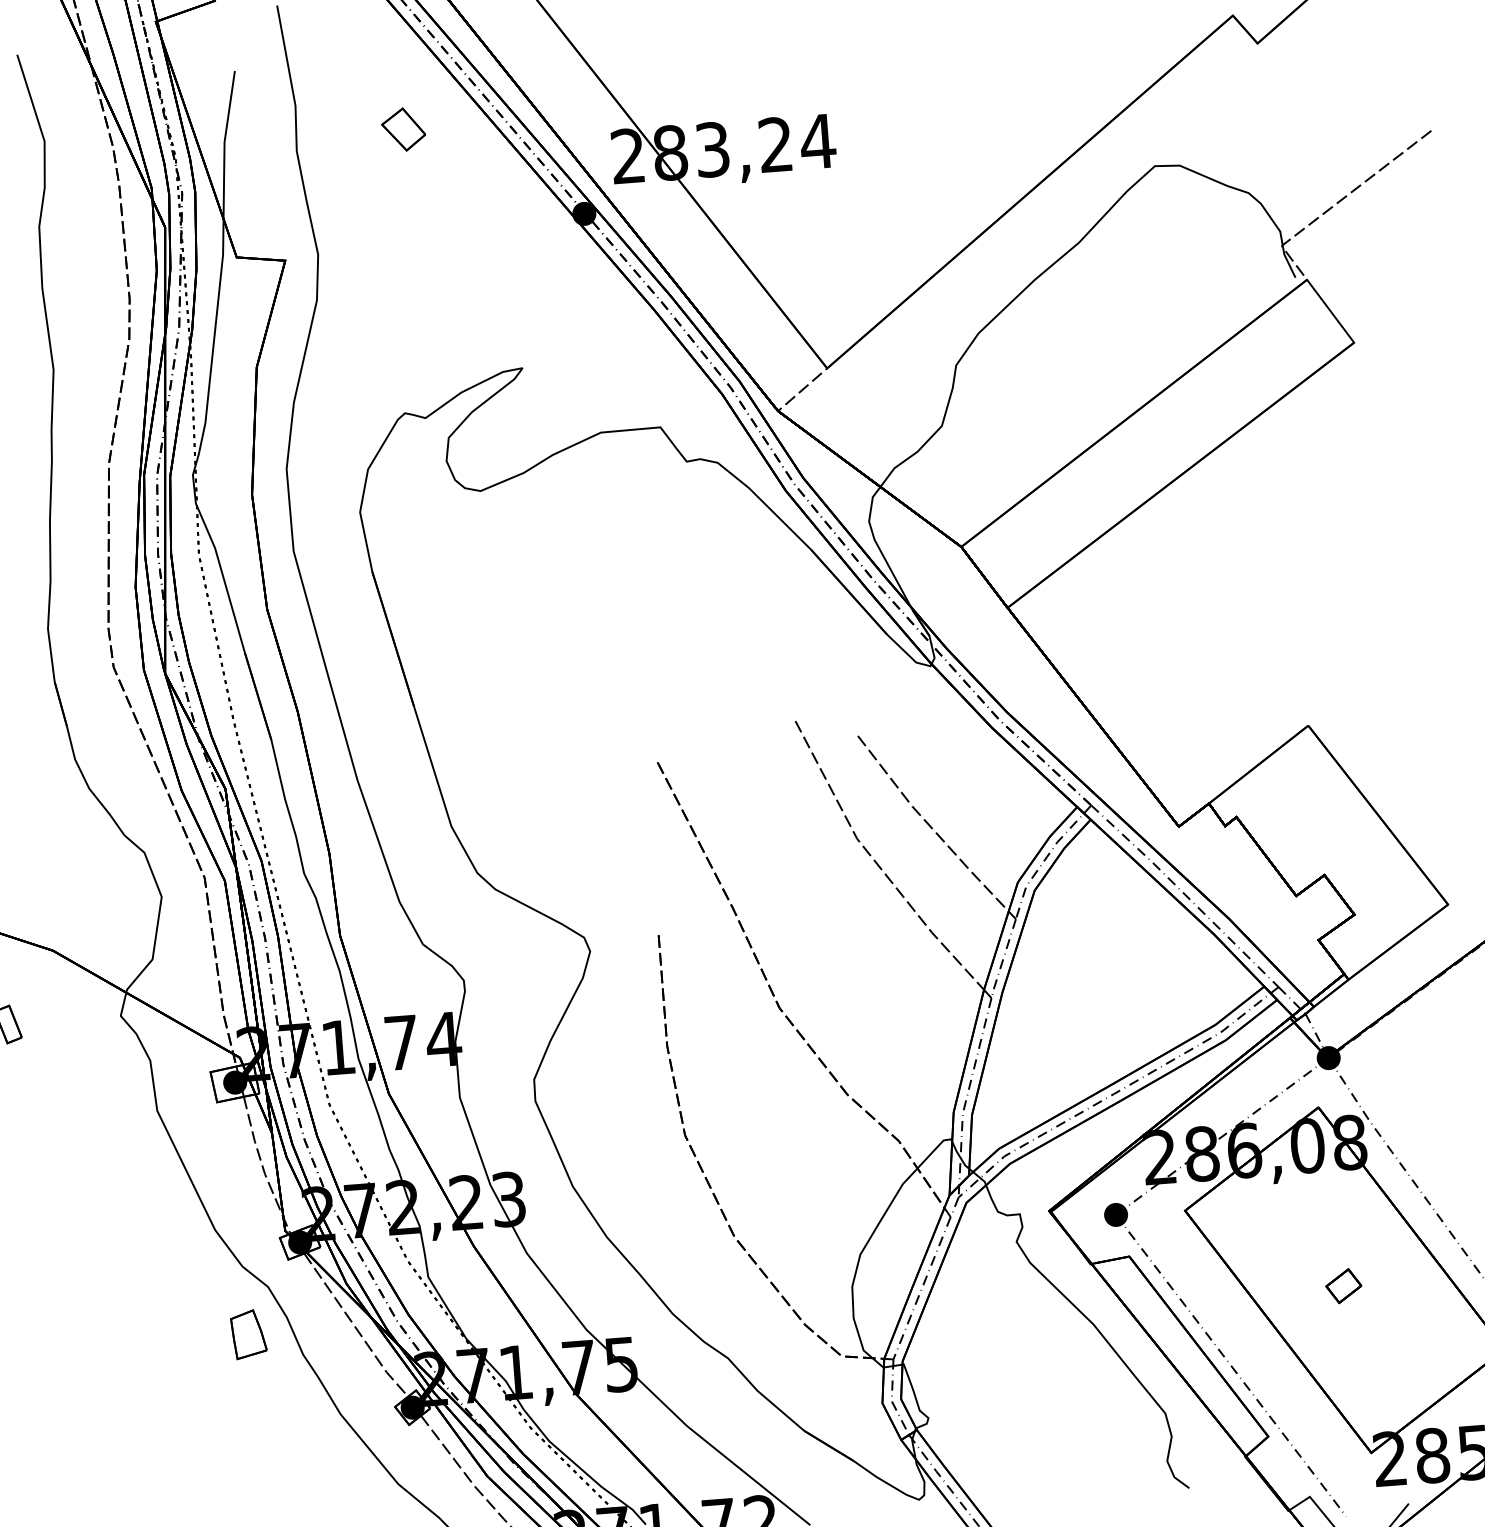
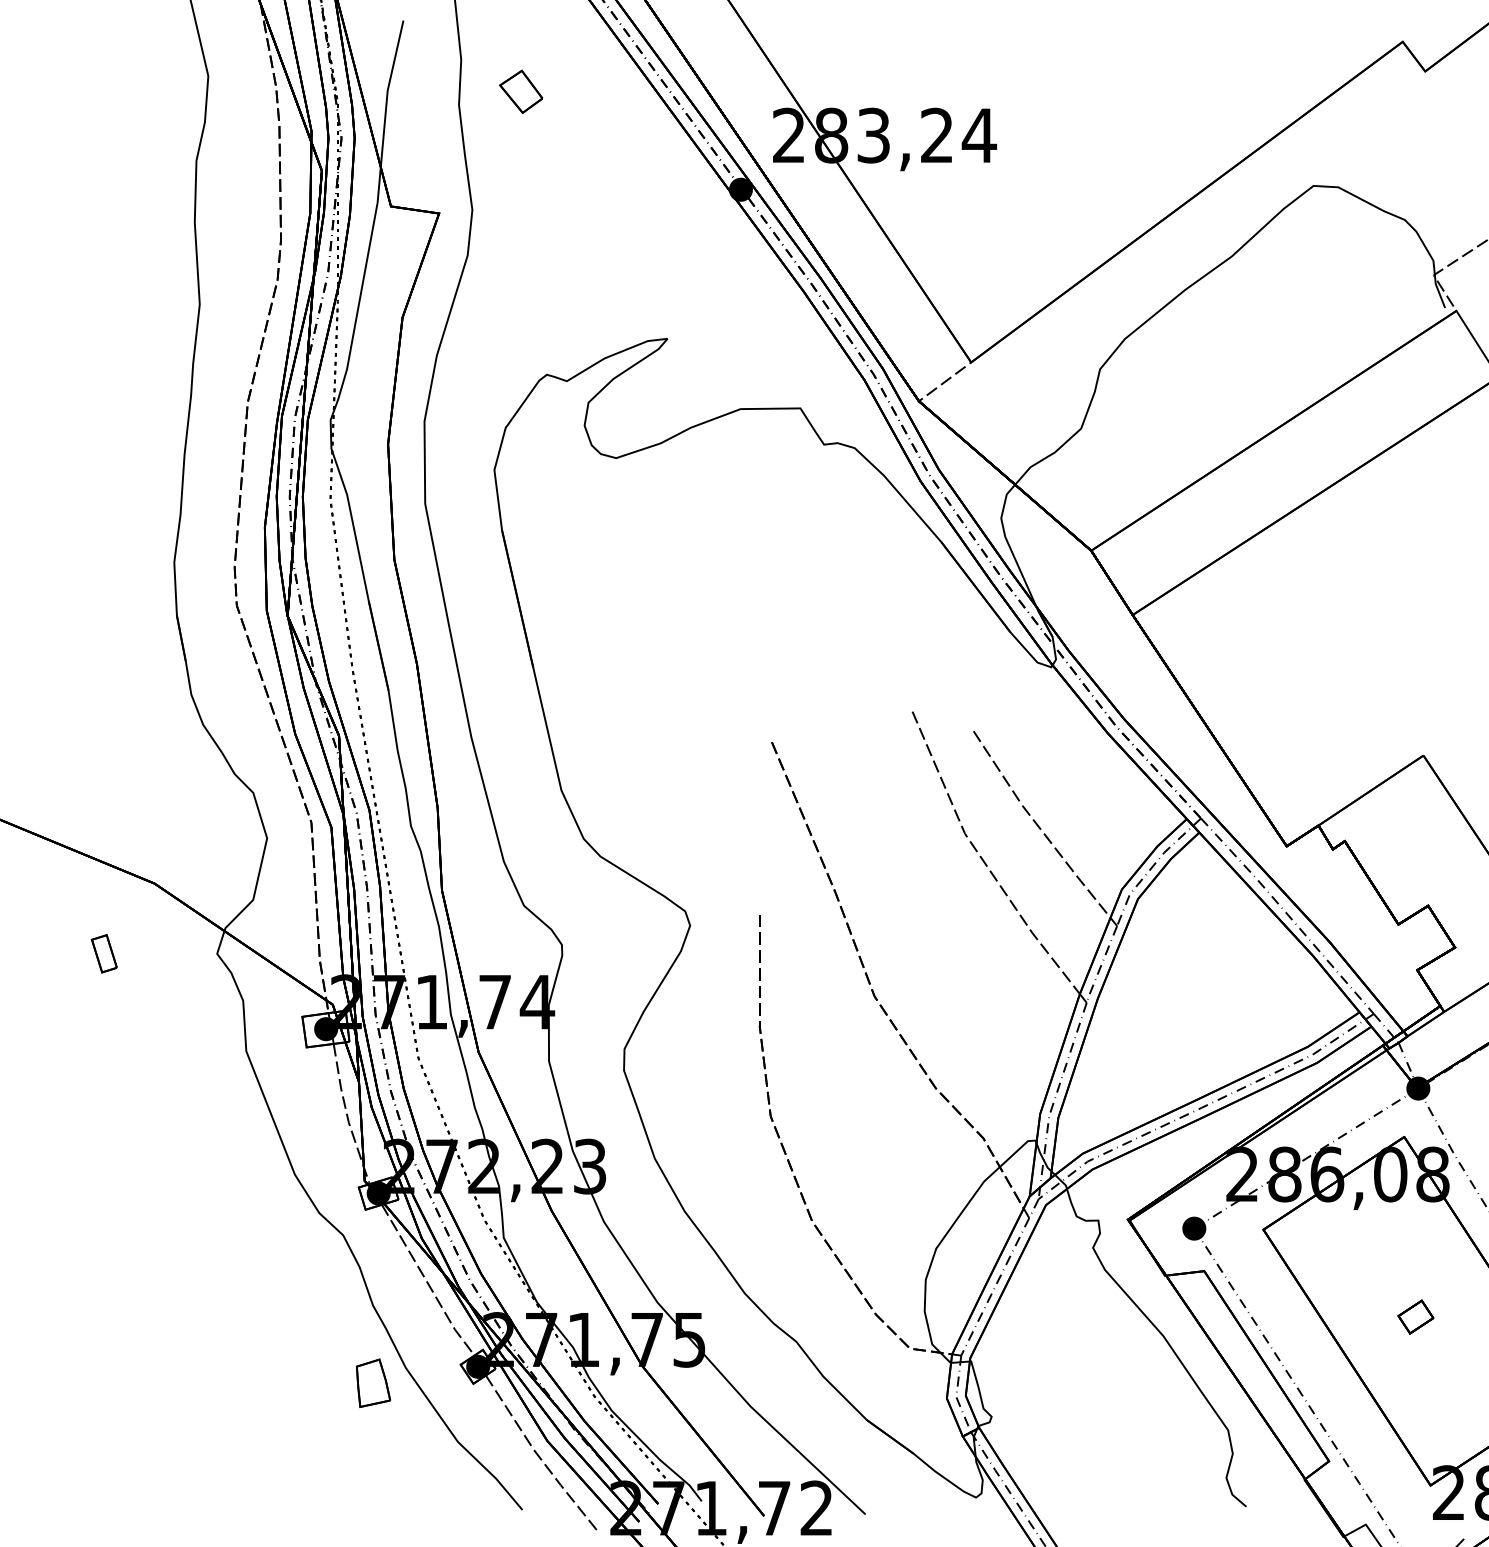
part: (403, 129) -> (521, 91), moved
part: (247, 1333) -> (372, 1382), moved

